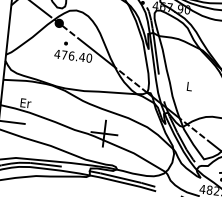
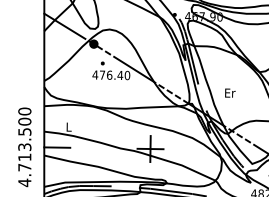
text: (189, 85) -> (230, 92), L -> Er
text: (26, 102) -> (69, 126), Er -> L

